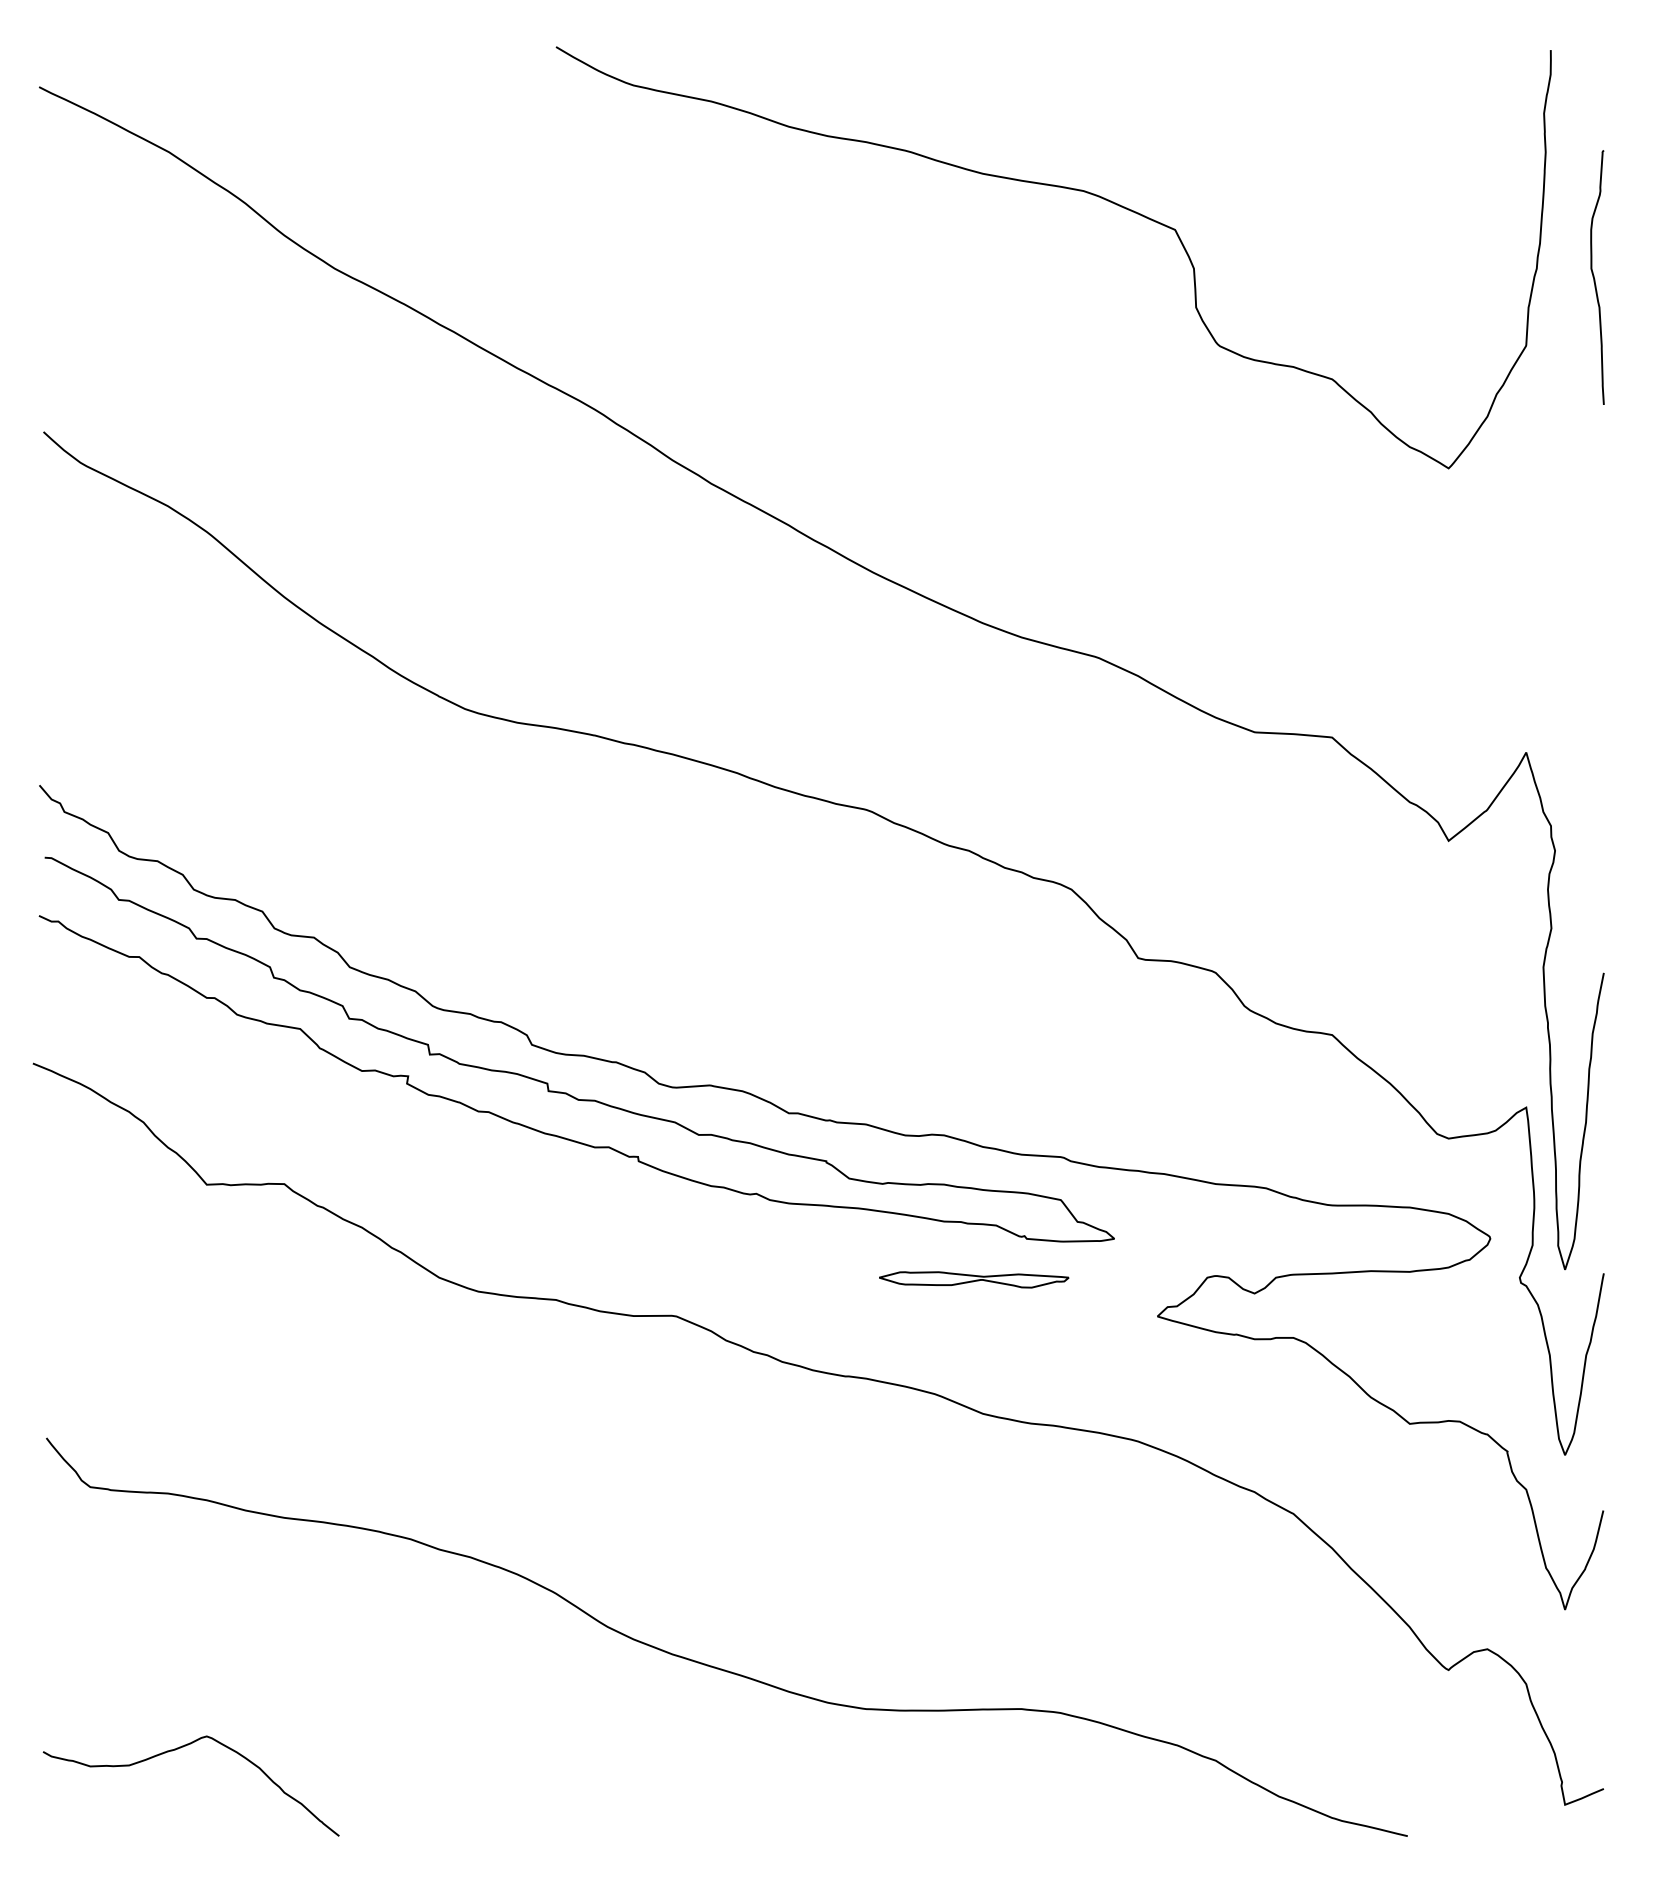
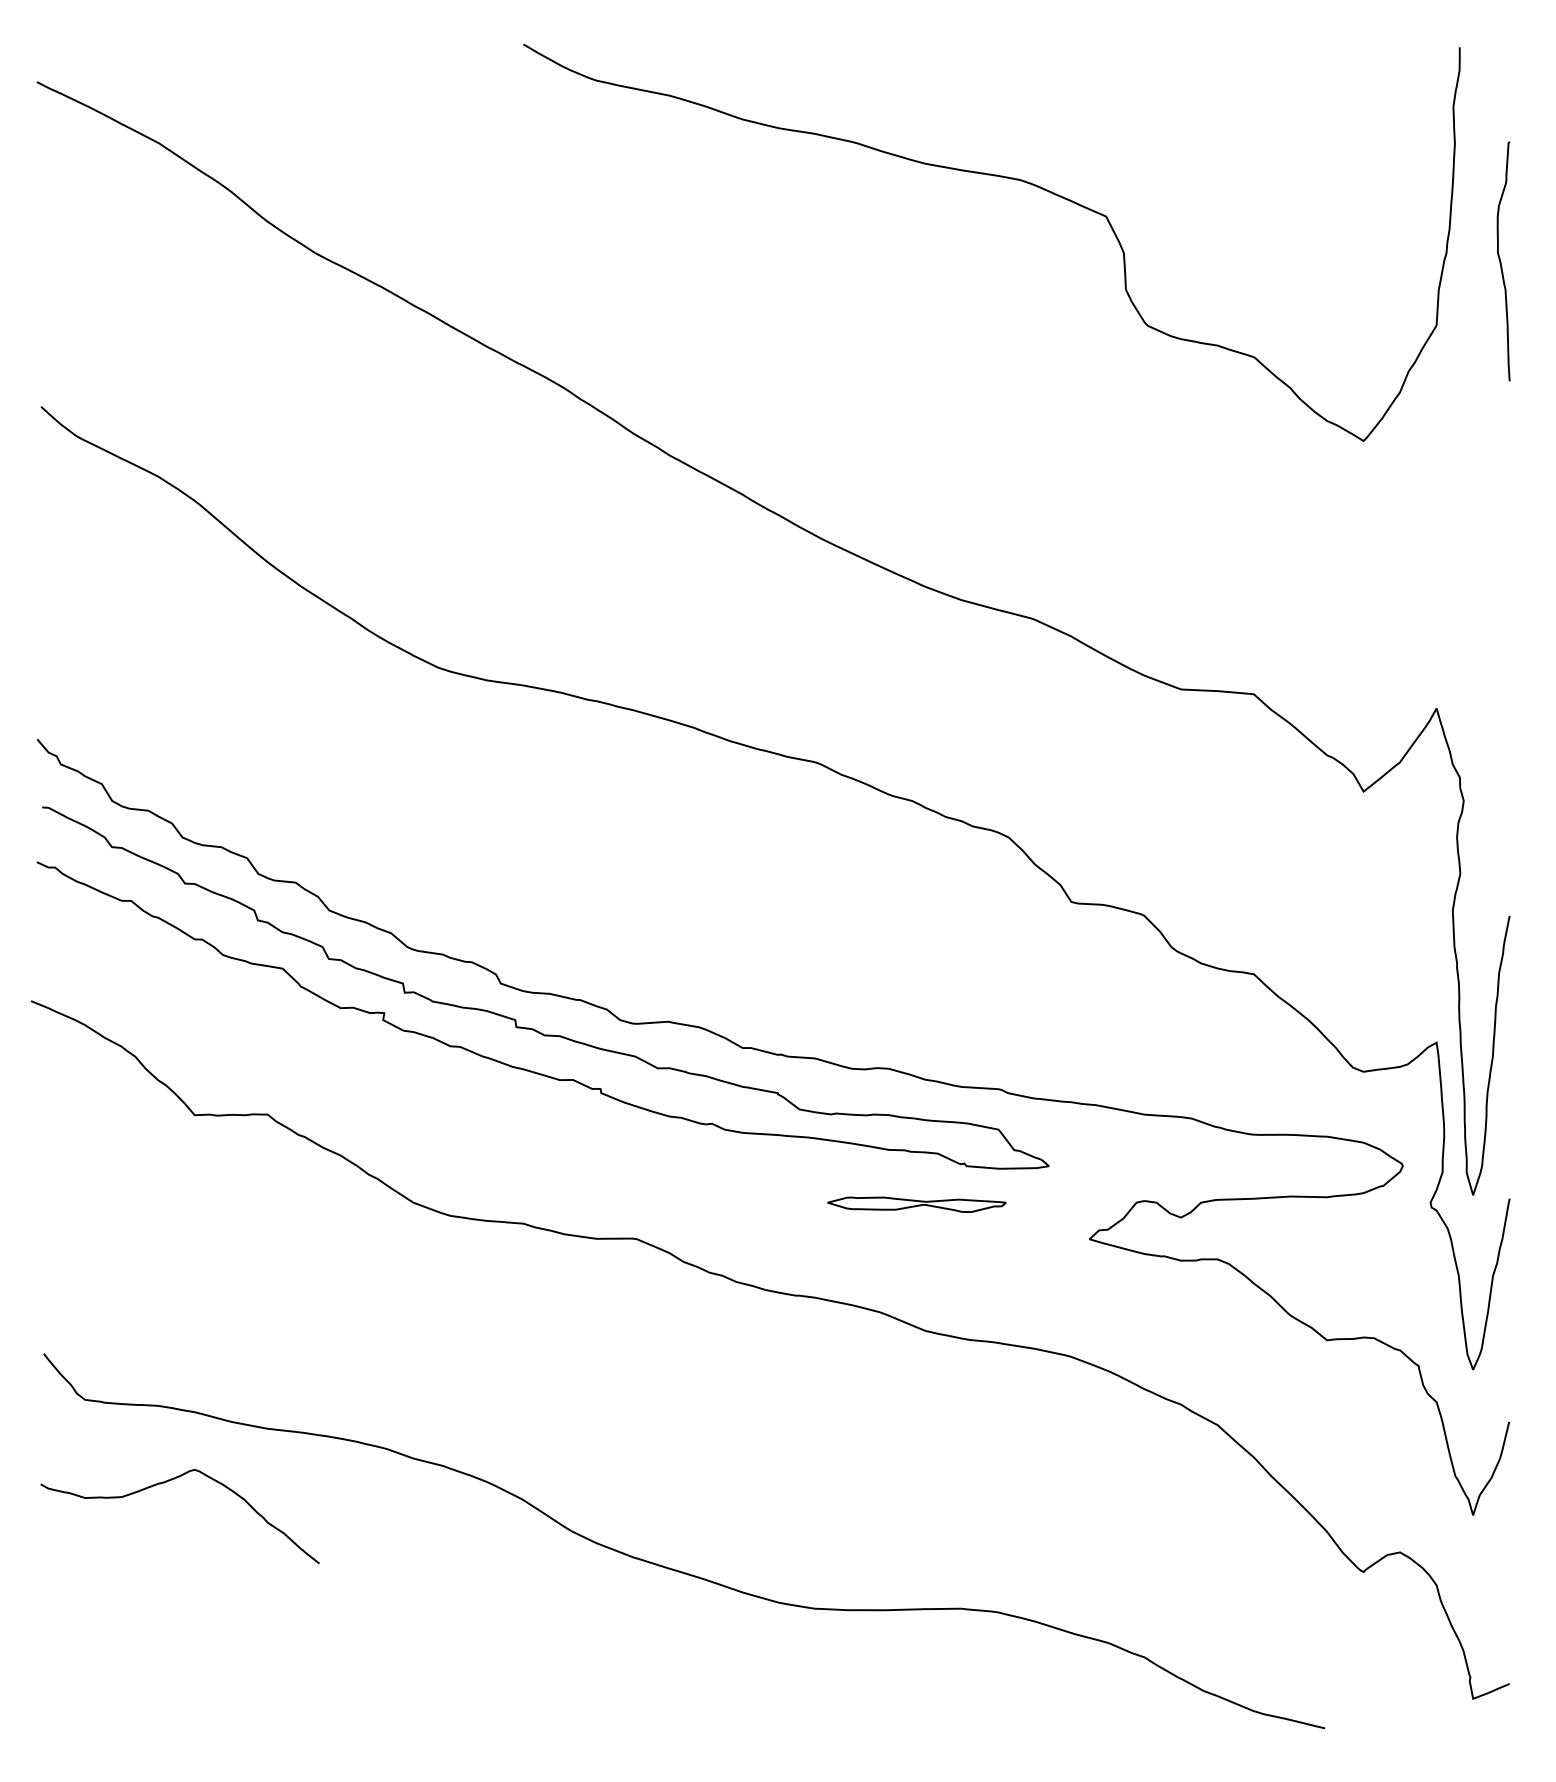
curve: (178, 1749) -> (168, 1482), moved

